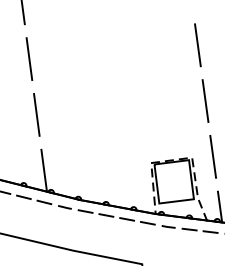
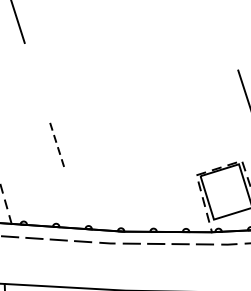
line: (197, 45) -> (225, 32), removed
line: (29, 58) -> (37, 81), removed
line: (36, 114) -> (56, 143), solid -> dashed
line: (43, 170) -> (75, 205), removed

